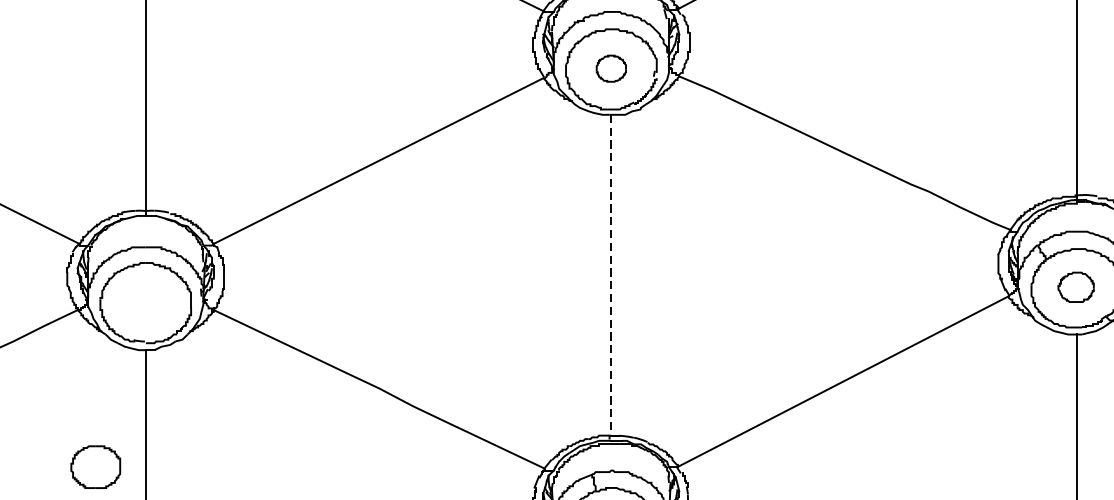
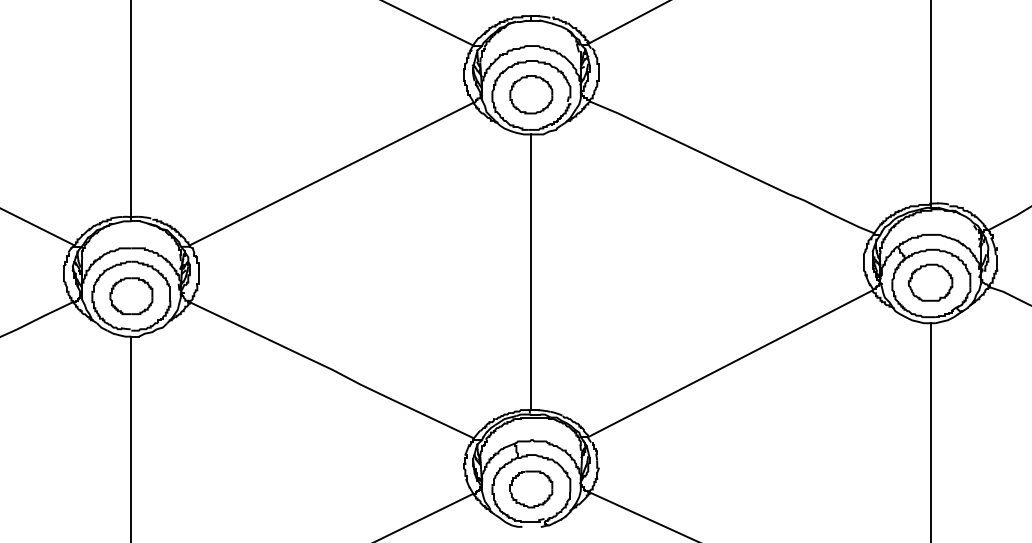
part: (611, 68) -> (531, 94), size x1.67
line: (611, 275) -> (531, 272), dashed -> solid
part: (1075, 287) -> (930, 282), size x1.43
part: (95, 467) -> (131, 296), moved

